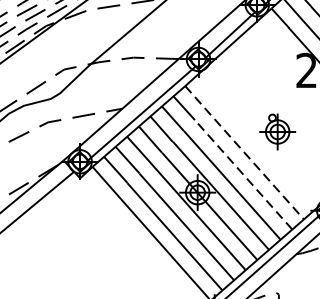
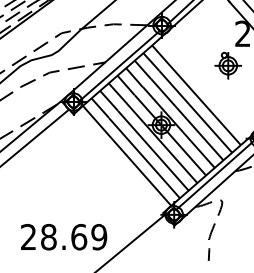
part: (276, 131) -> (227, 65), moved
line: (244, 151) -> (196, 94), dashed -> solid
line: (243, 174) -> (195, 111), dashed -> solid

